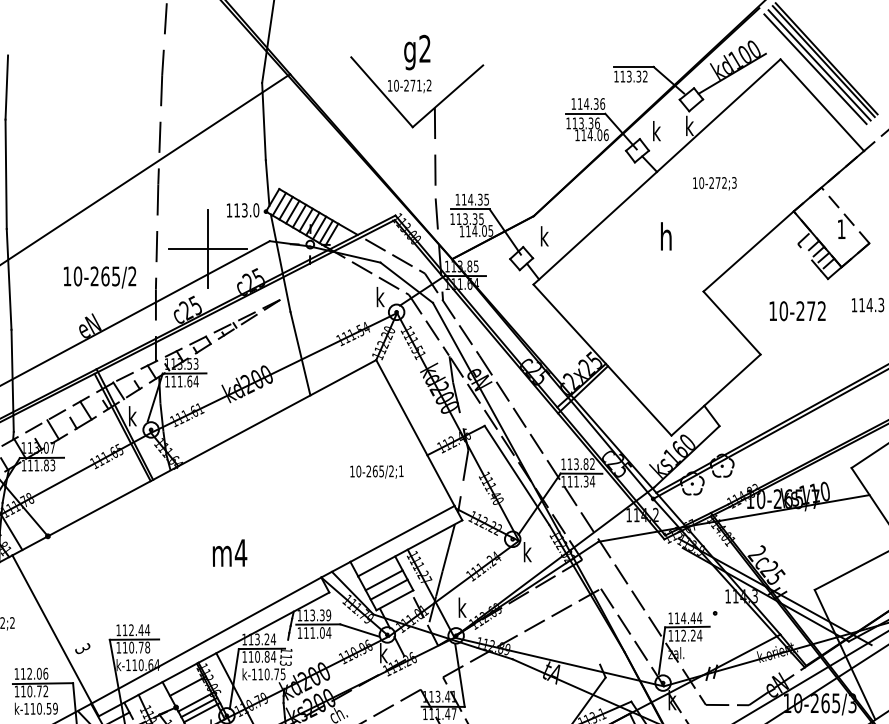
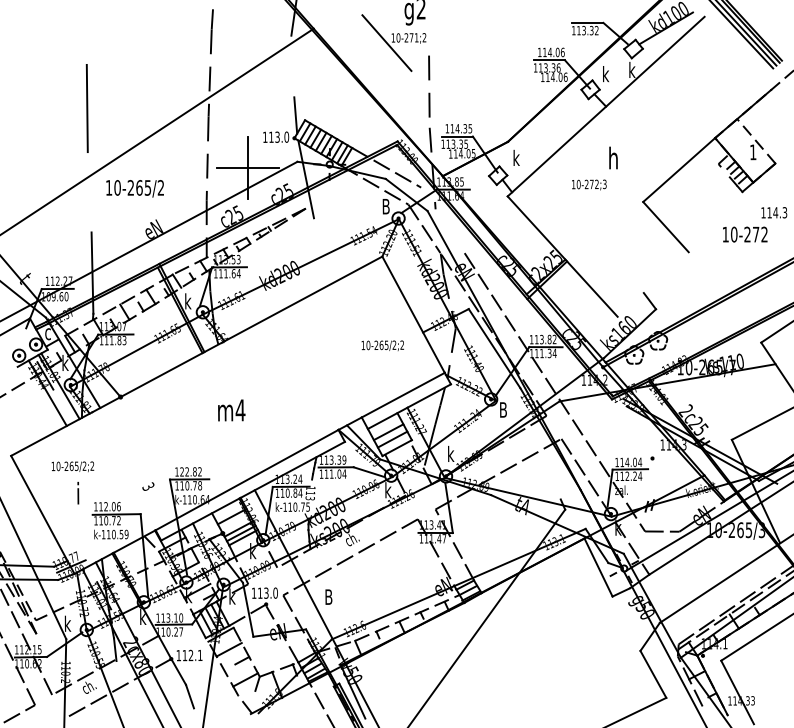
line: (6, 86) -> (87, 38), removed
line: (447, 95) -> (439, 45), removed
text: (595, 104) -> (557, 52), 114.36 -> 114.06
line: (821, 105) -> (737, 53), removed
line: (263, 121) -> (292, 66), removed
text: (715, 183) -> (589, 184), moved
text: (99, 277) -> (134, 188), moved
line: (8, 279) -> (89, 192), removed
text: (380, 297) -> (385, 206), k -> B
text: (797, 311) -> (745, 234), moved
line: (451, 314) -> (442, 220), removed
line: (299, 353) -> (321, 251), removed
line: (715, 395) -> (652, 284), removed
text: (400, 470) -> (401, 344), 10-265/2;1 -> 10-265/2;2
text: (528, 551) -> (503, 409), k -> B
text: (229, 553) -> (231, 410), moved
text: (693, 617) -> (635, 461), 114.44 -> 114.04
line: (51, 629) -> (123, 471), removed
text: (136, 629) -> (191, 471), 112.44 -> 122.82

